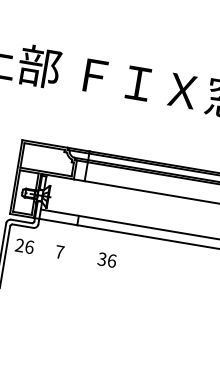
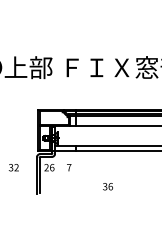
text: (106, 259) -> (107, 186), moved

